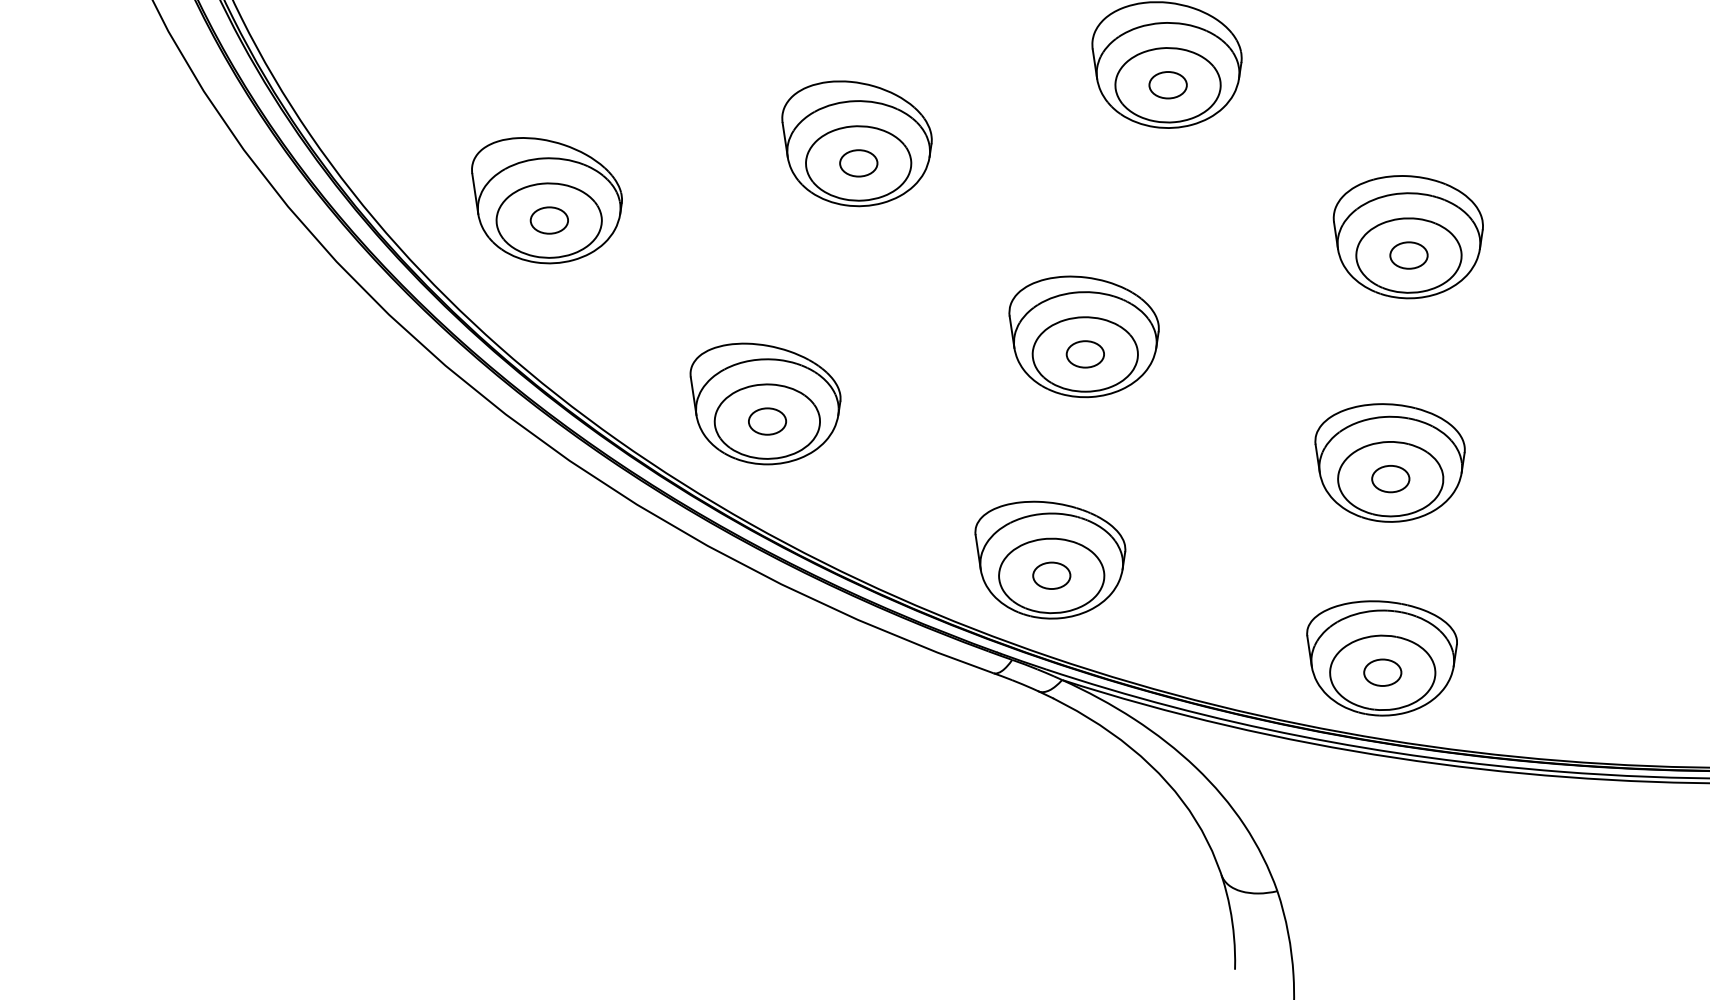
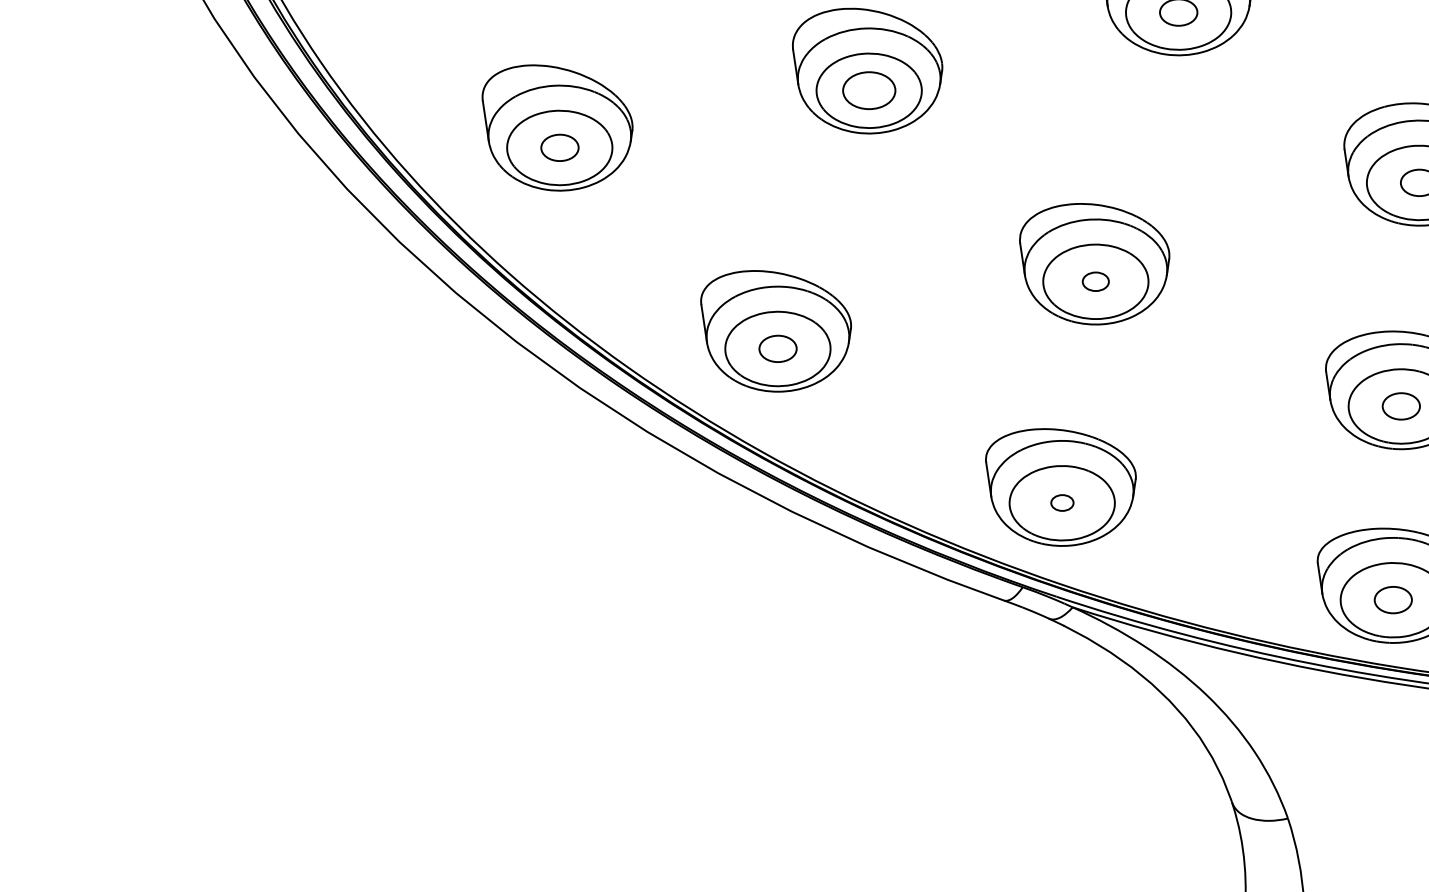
part: (858, 163) -> (869, 90), size x1.4
part: (1084, 354) -> (1095, 281), size x0.7
part: (1051, 575) -> (1062, 502), size x0.6

